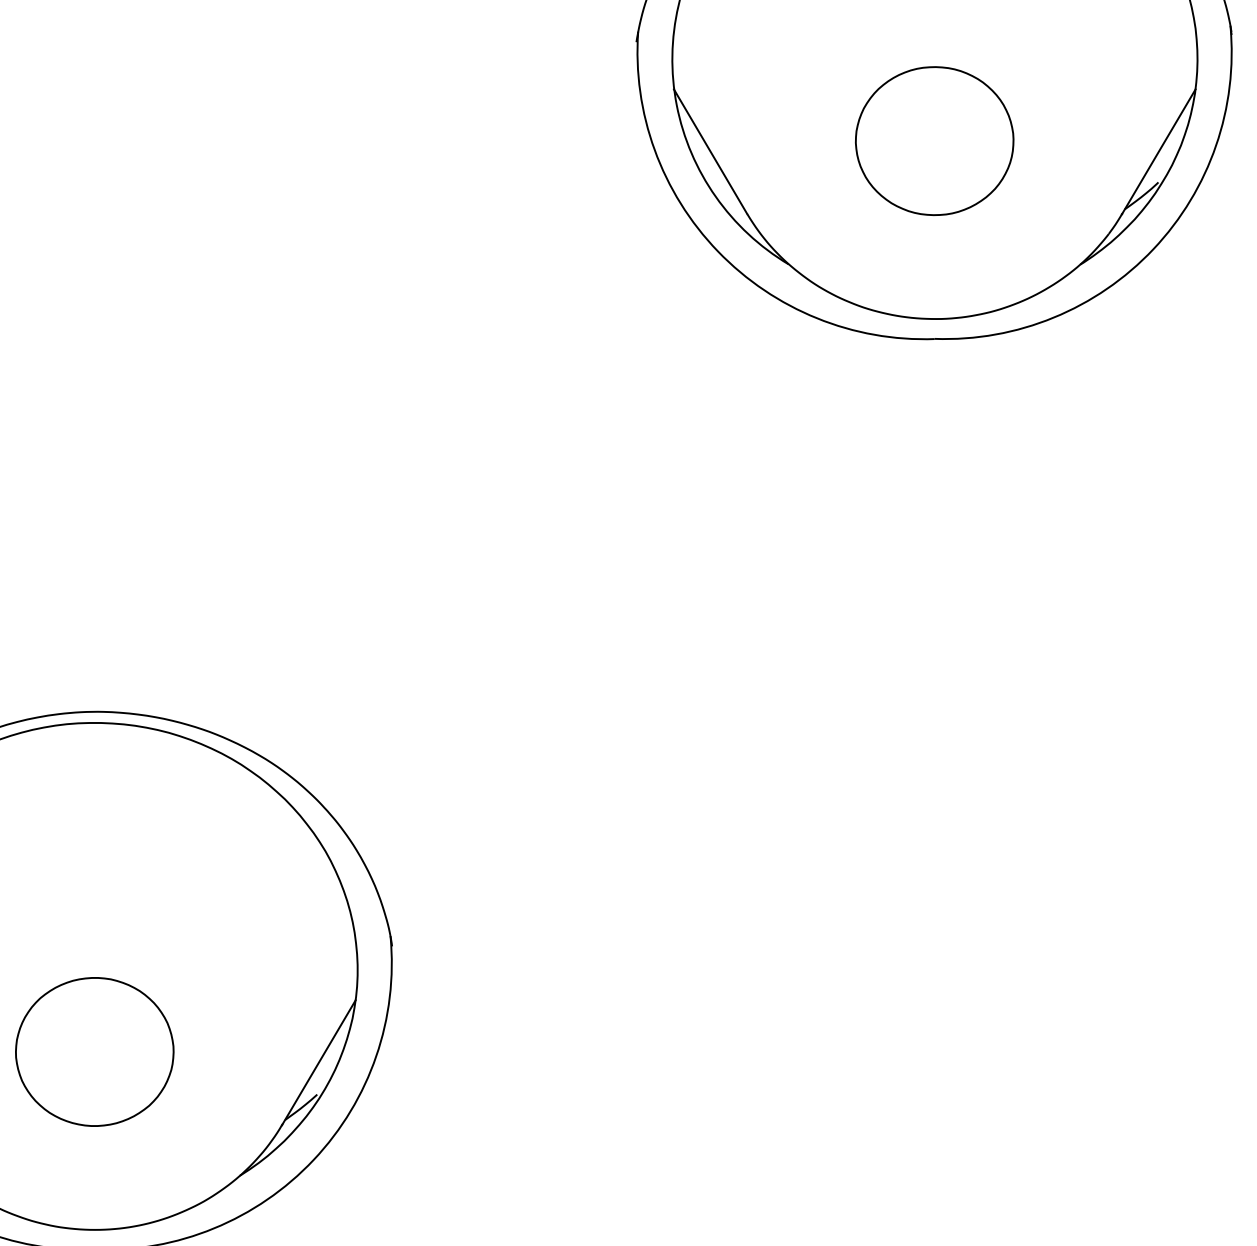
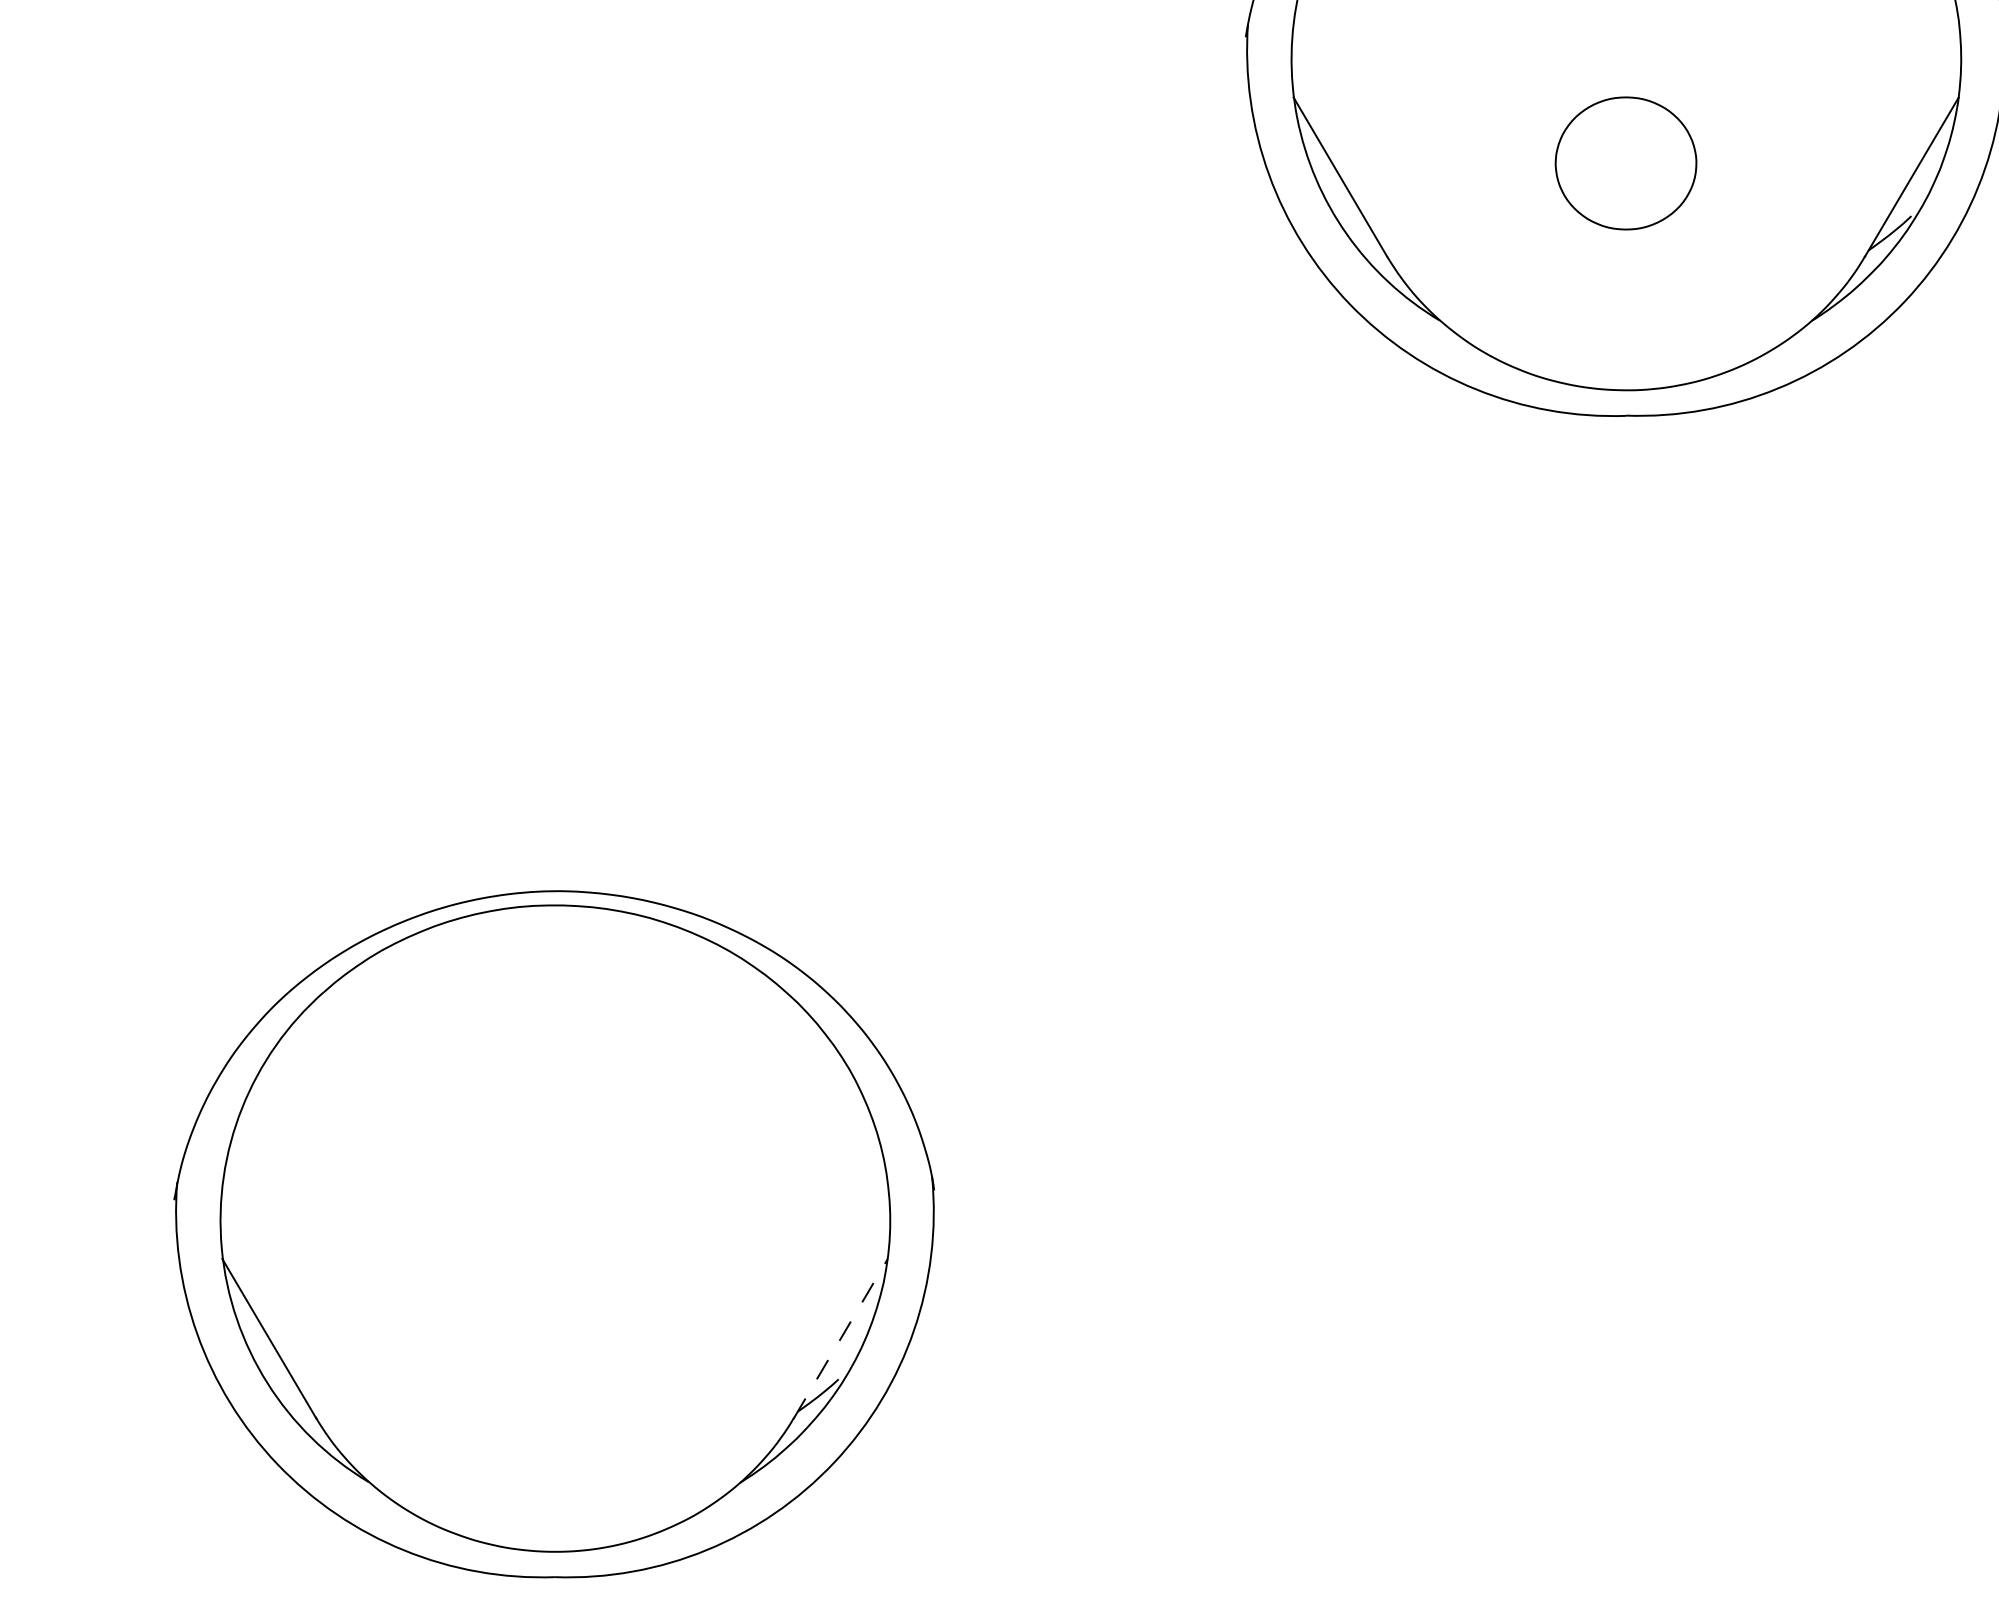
part: (934, 141) -> (1625, 163), size x0.7
part: (94, 1051) -> (554, 1324), removed
line: (319, 1061) -> (841, 1337), solid -> dashed

